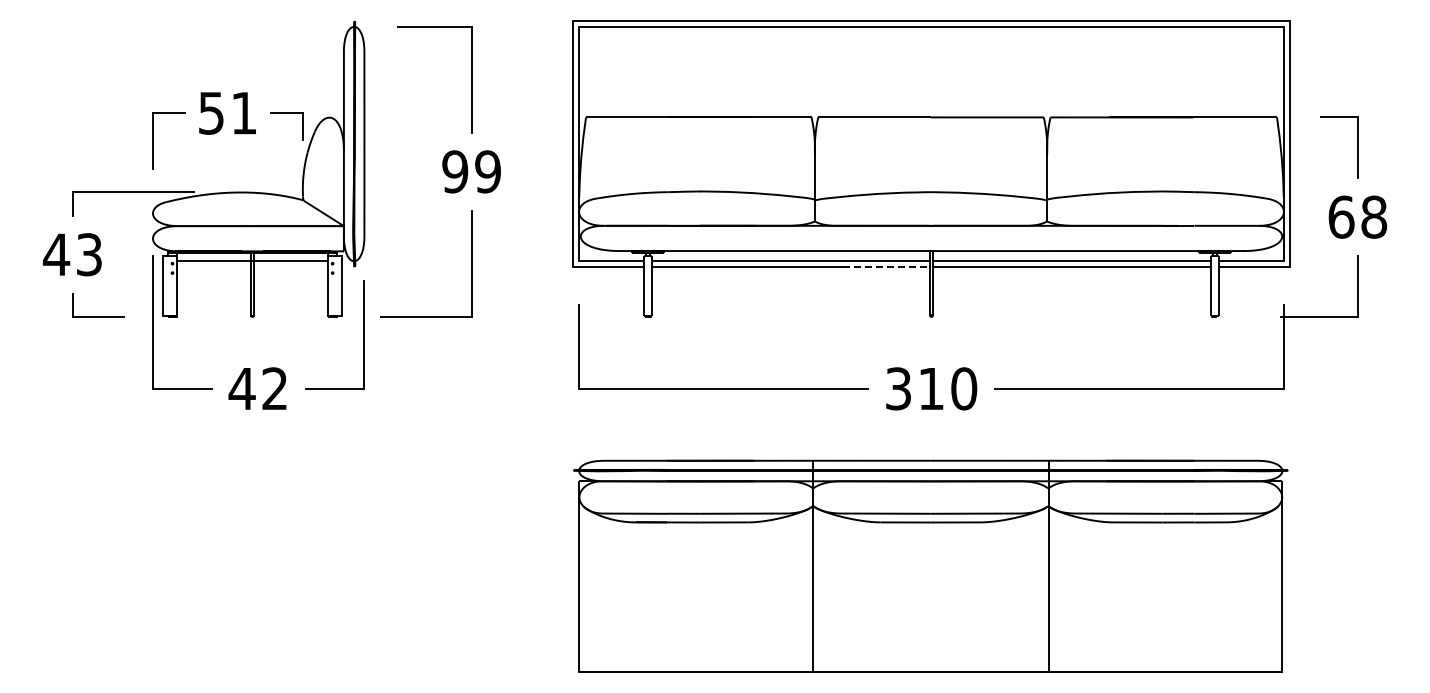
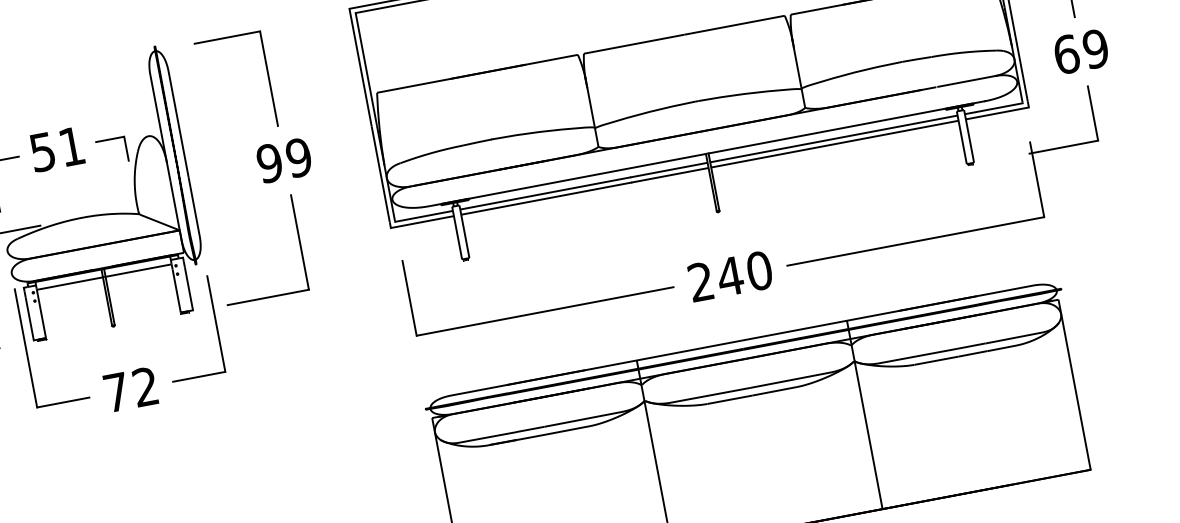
text: (1374, 216) -> (1095, 48), 68 -> 69
line: (886, 266) -> (669, 175), dashed -> solid
text: (241, 388) -> (115, 392), 42 -> 72
text: (915, 388) -> (716, 278), 310 -> 240

